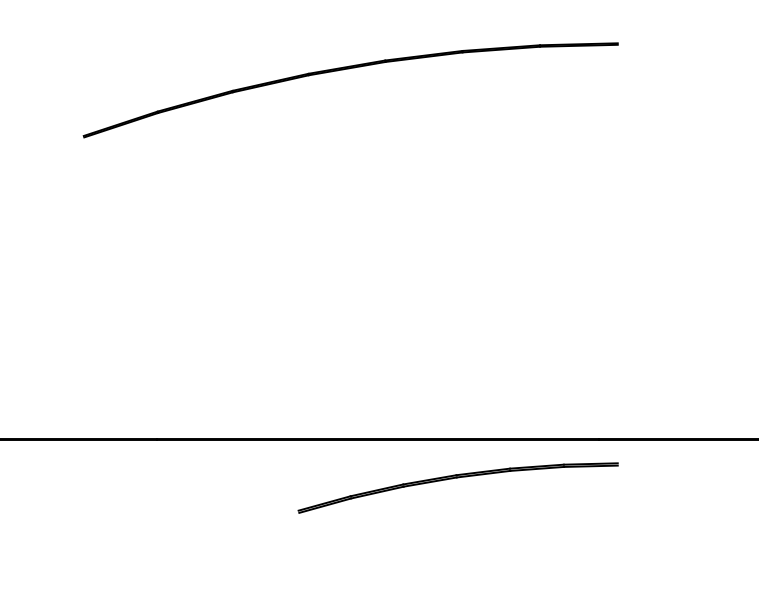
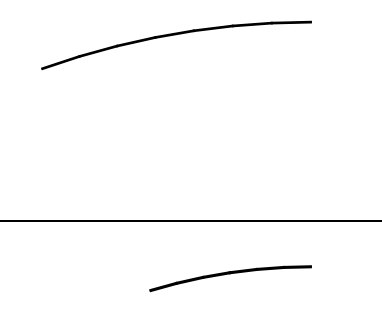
part: (457, 487) -> (230, 278), moved

